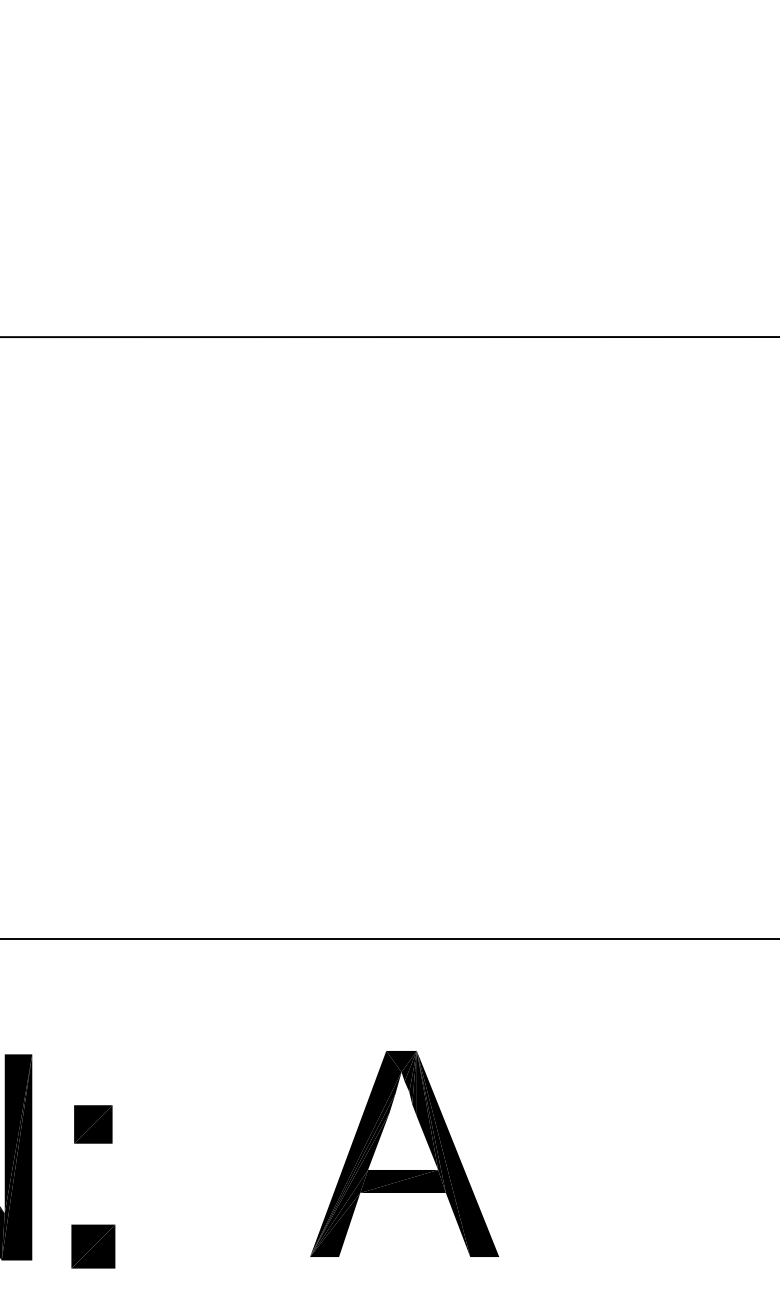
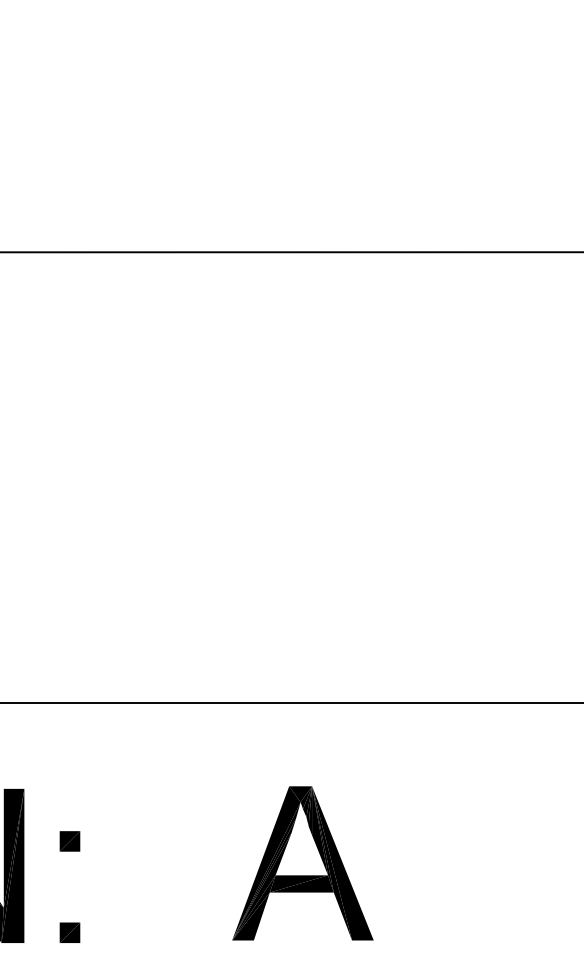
part: (92, 1124) -> (69, 841), size x0.71
part: (92, 1246) -> (69, 932), size x0.62

